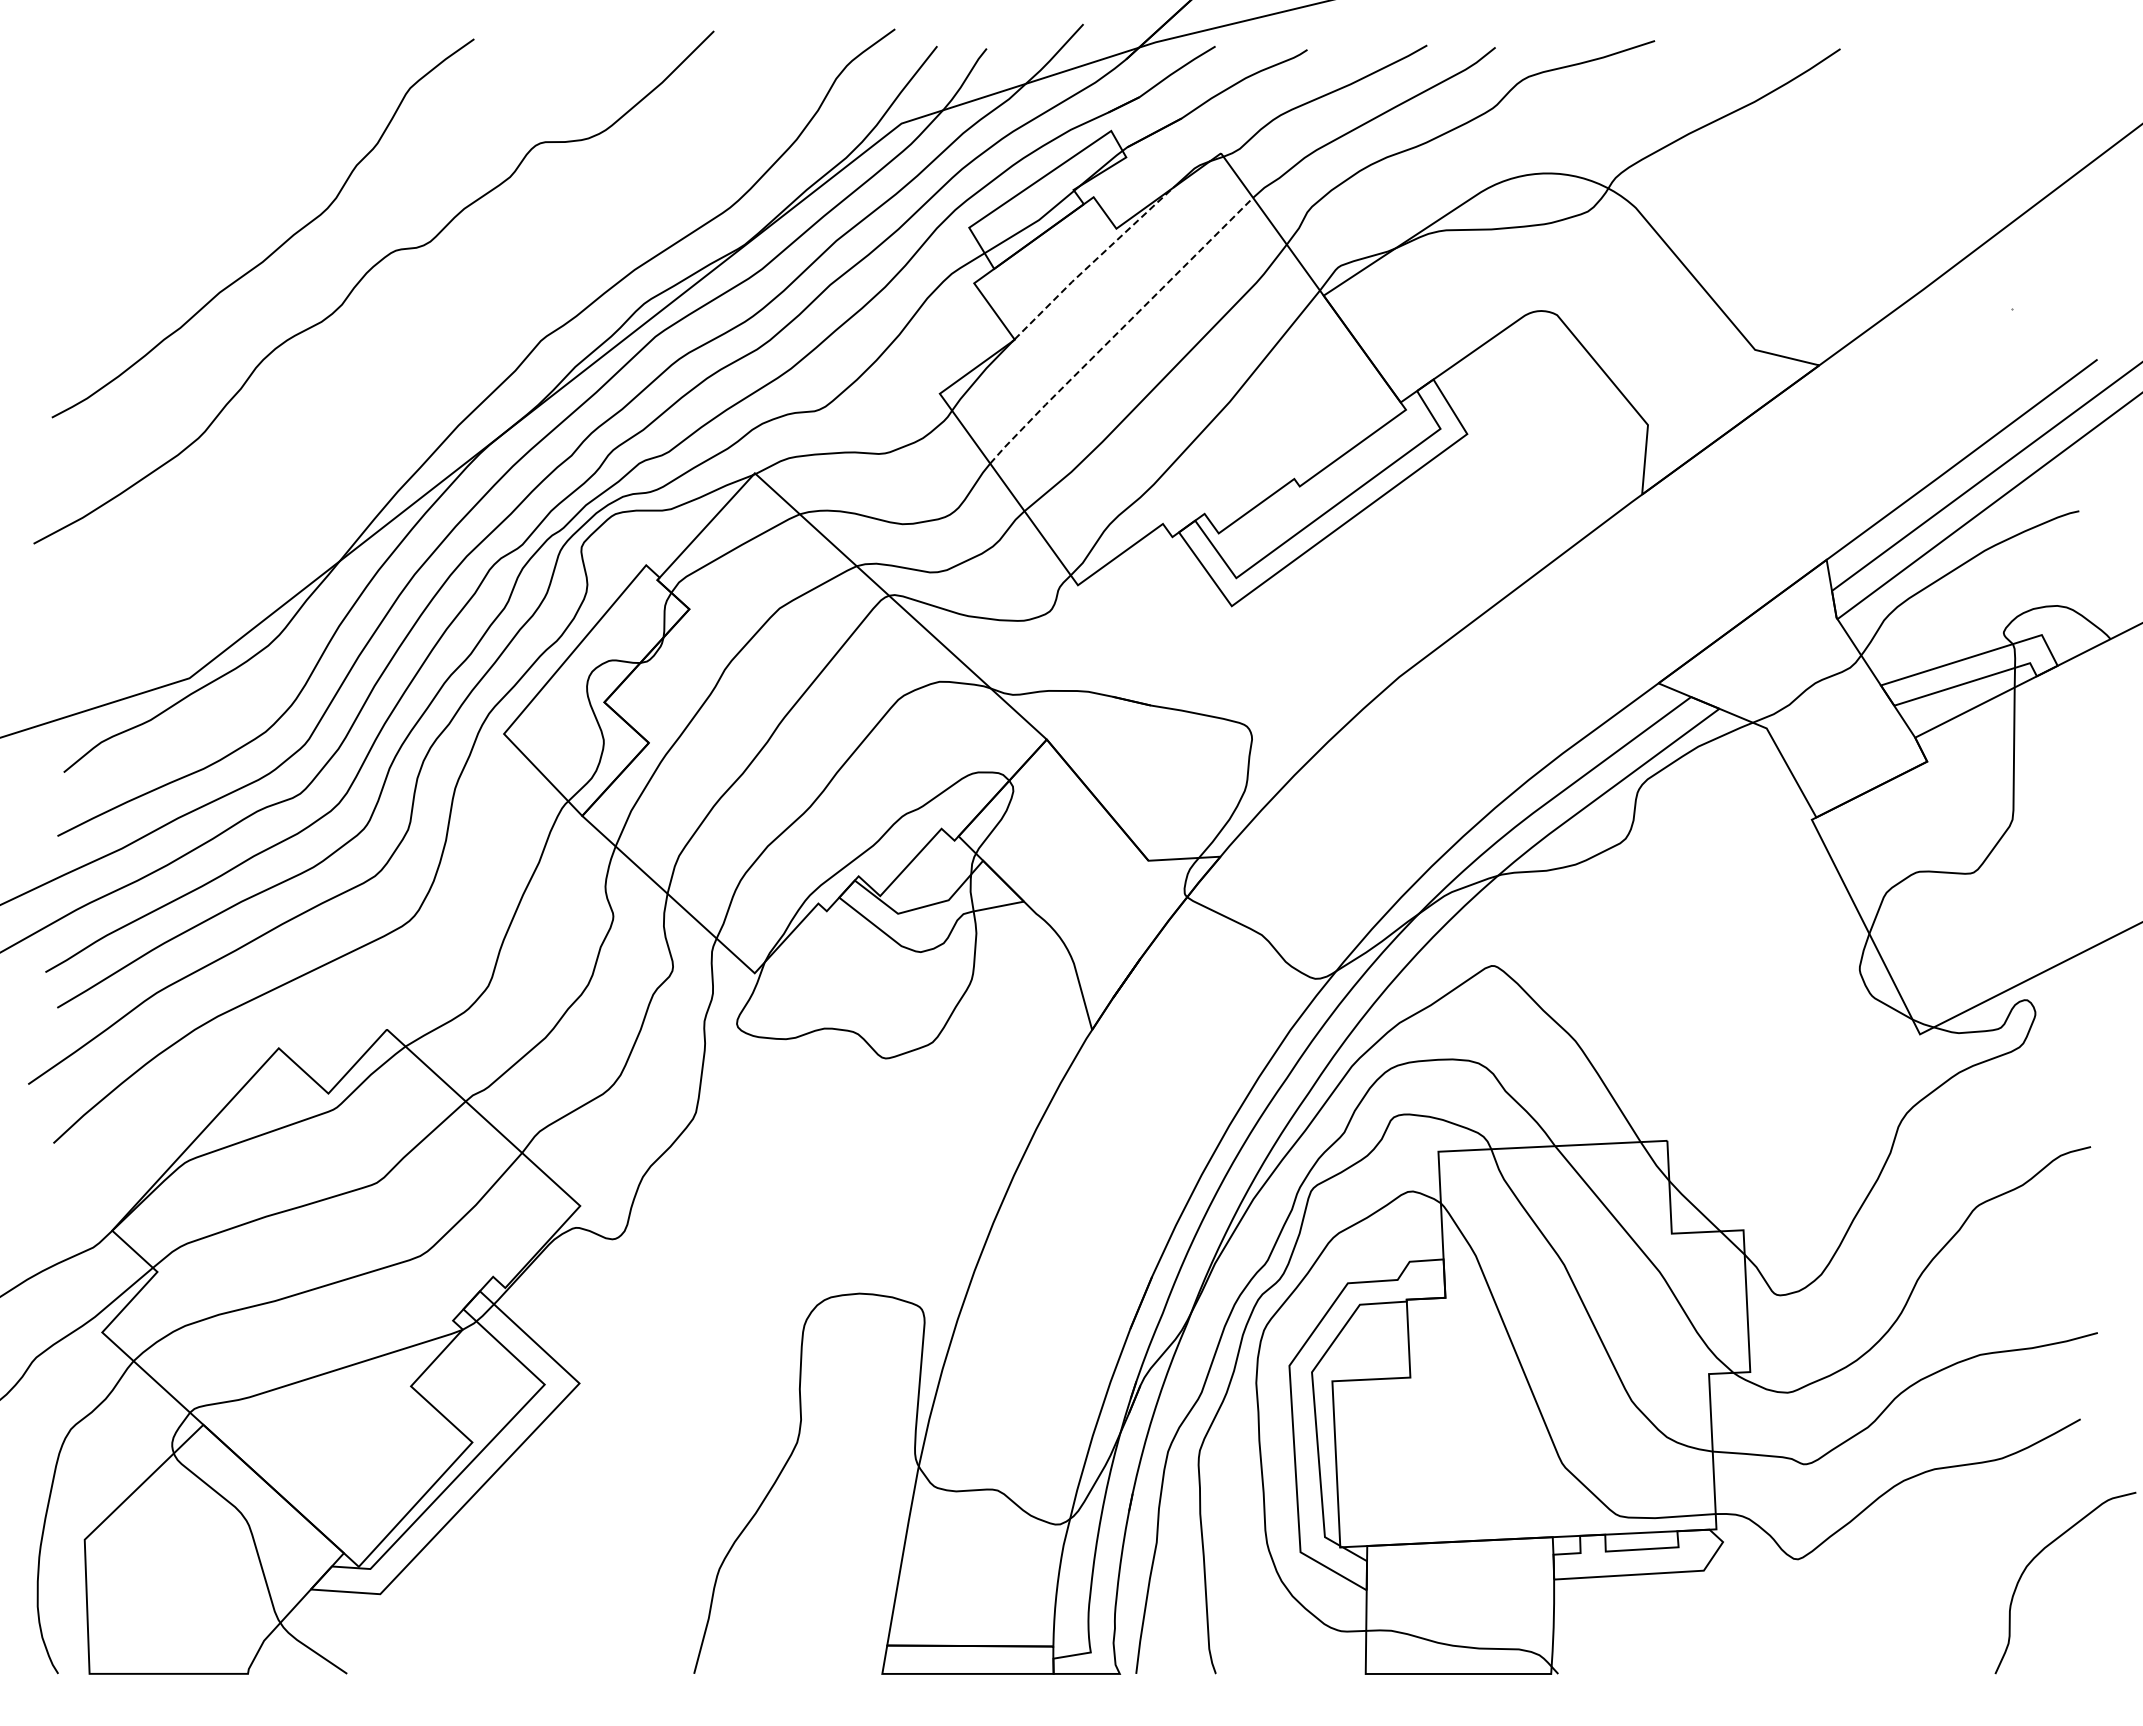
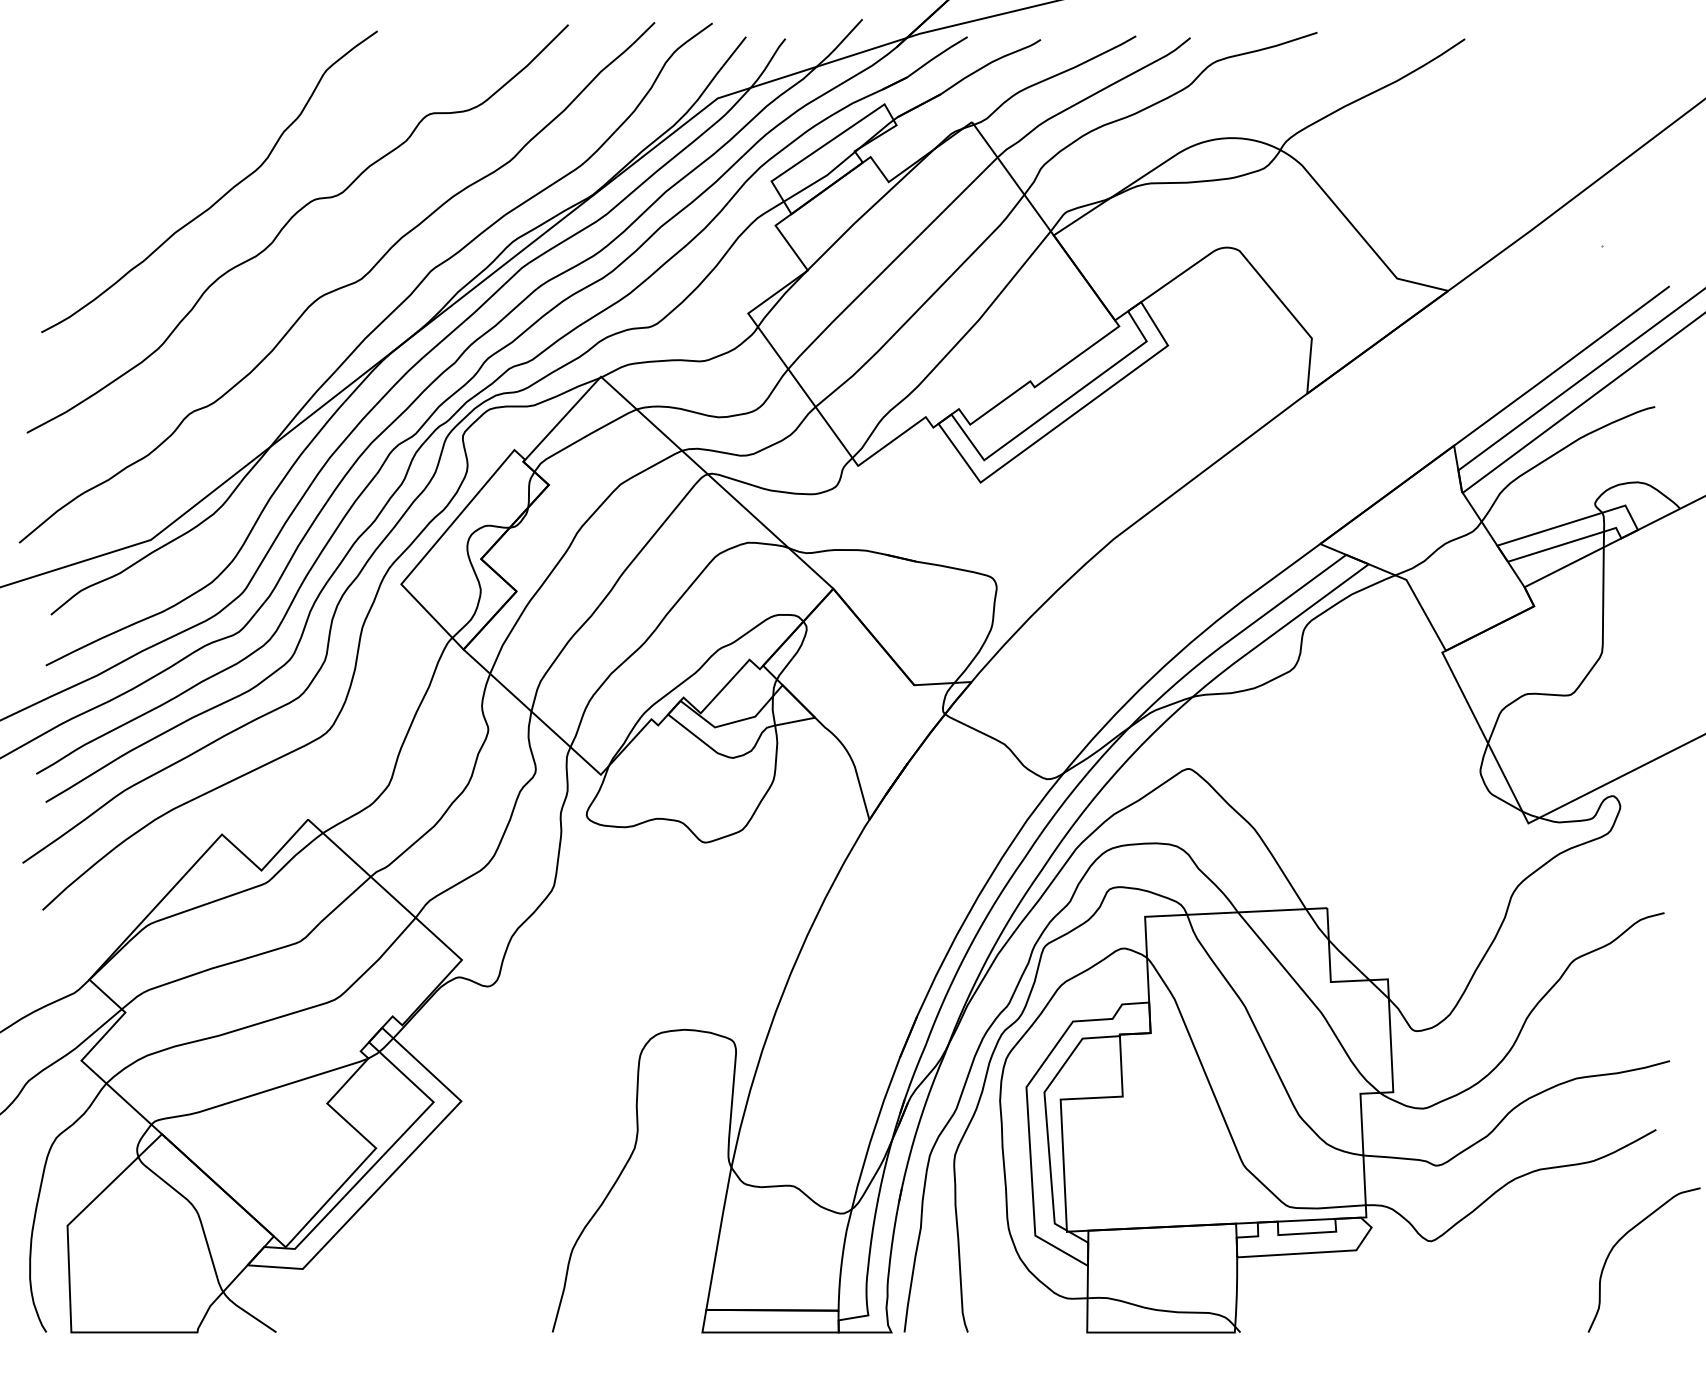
line: (1092, 262) -> (869, 209), dashed -> solid
line: (1120, 330) -> (892, 263), dashed -> solid
curve: (425, 361) -> (338, 287), added

